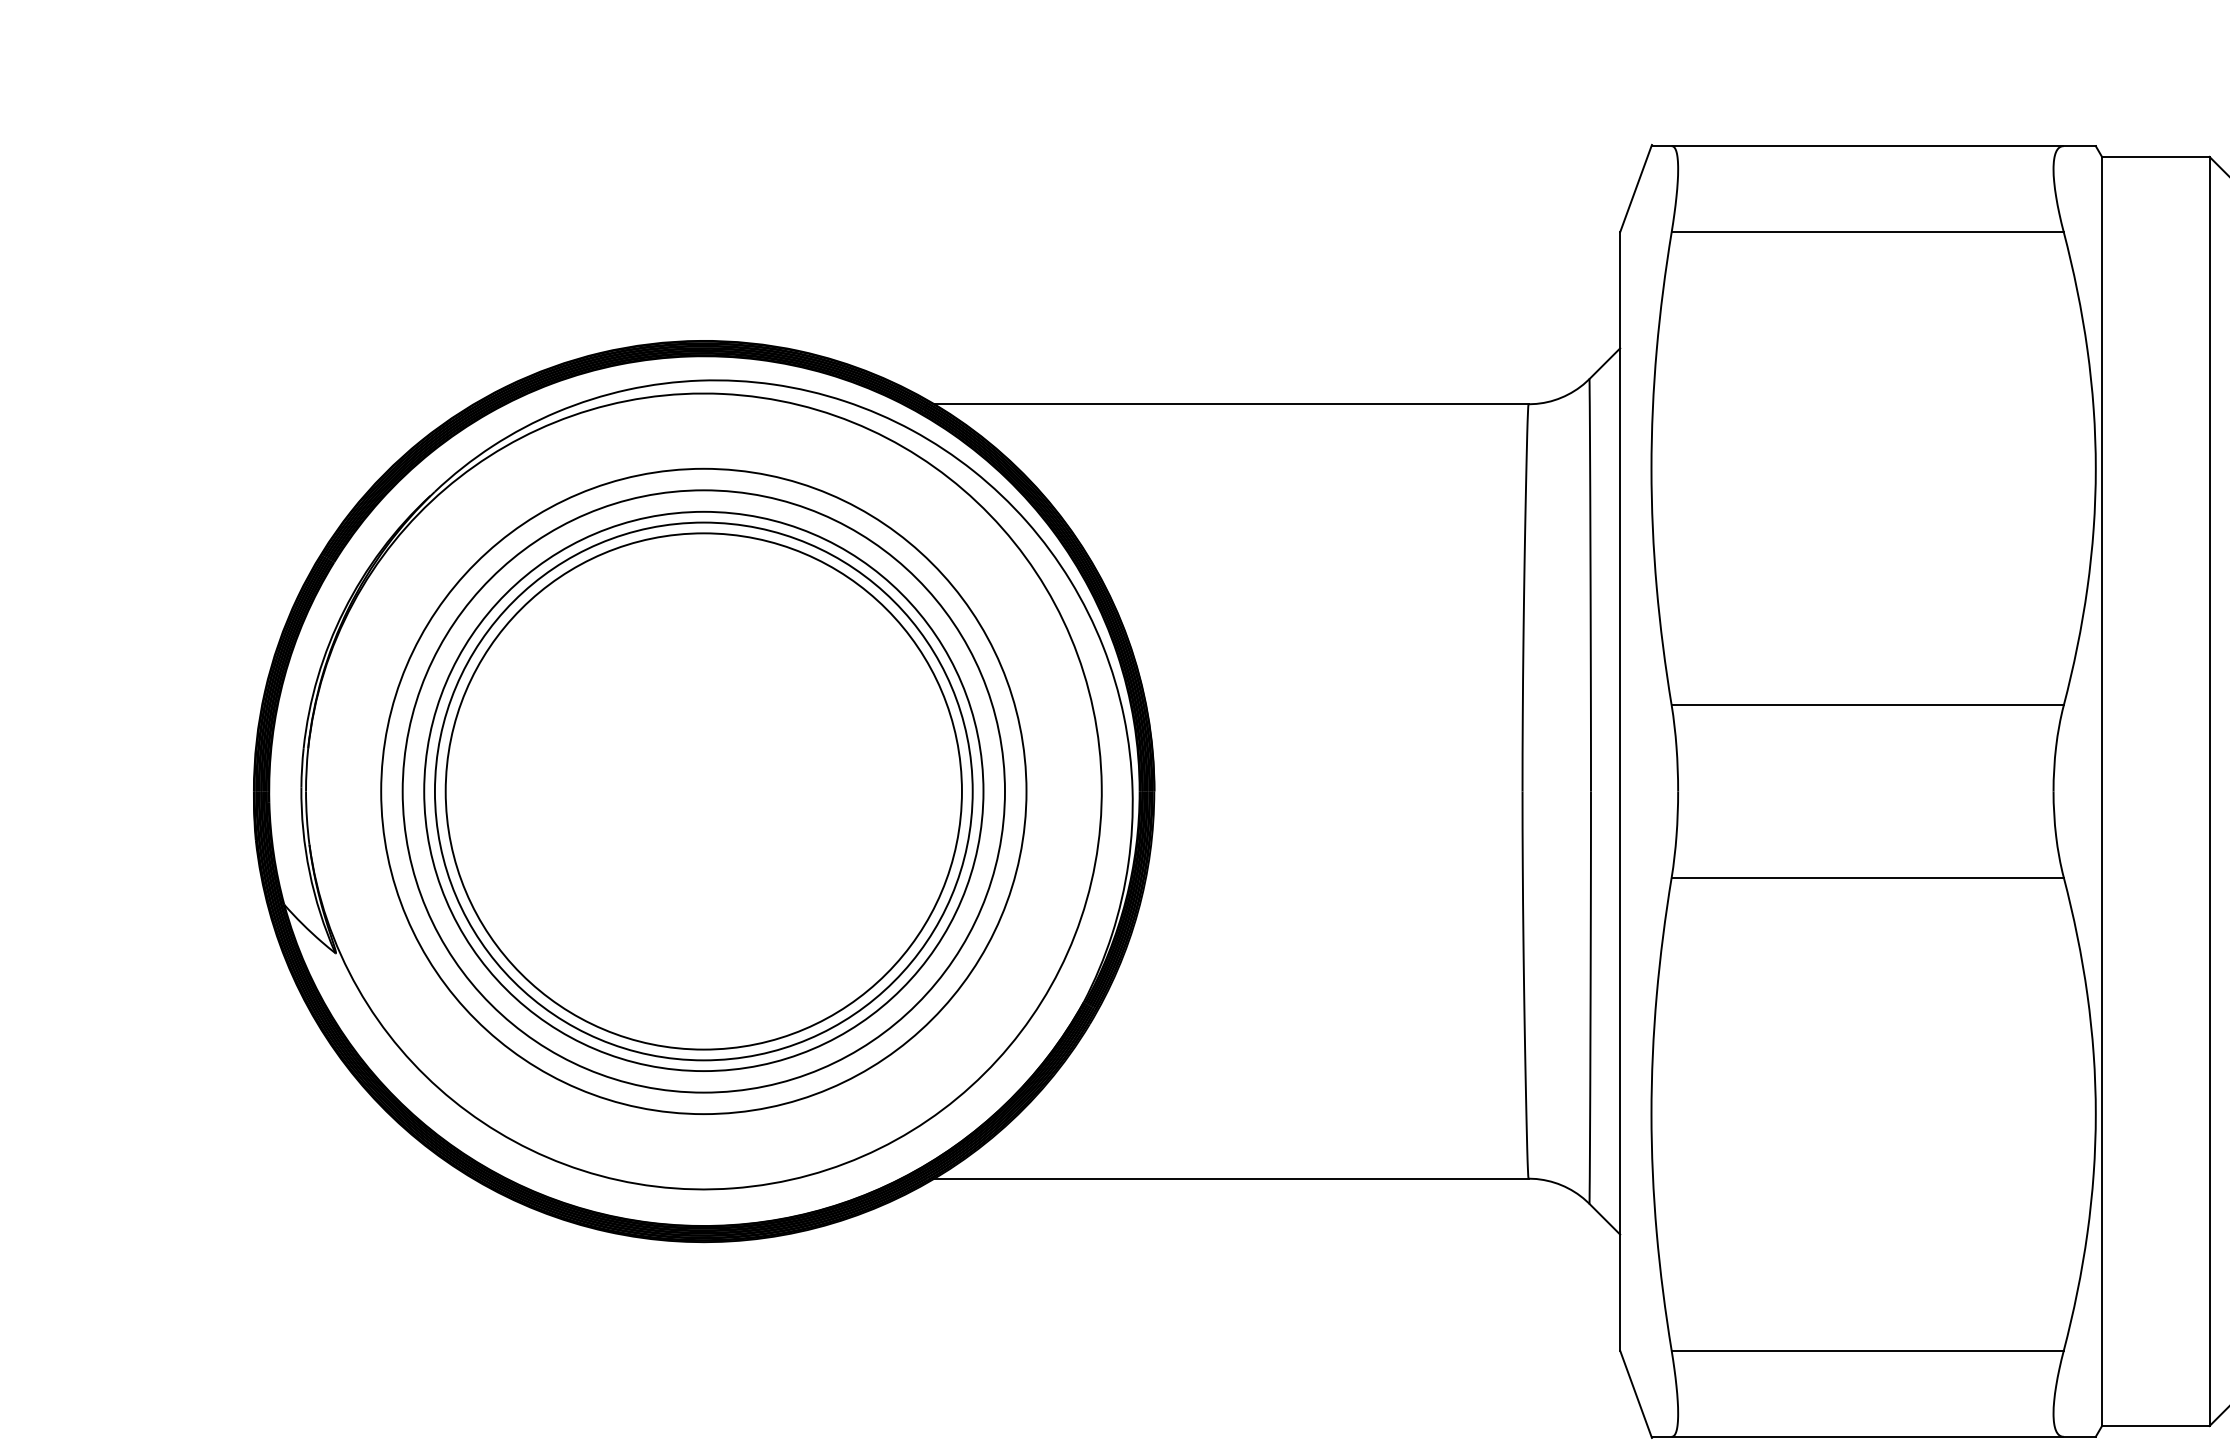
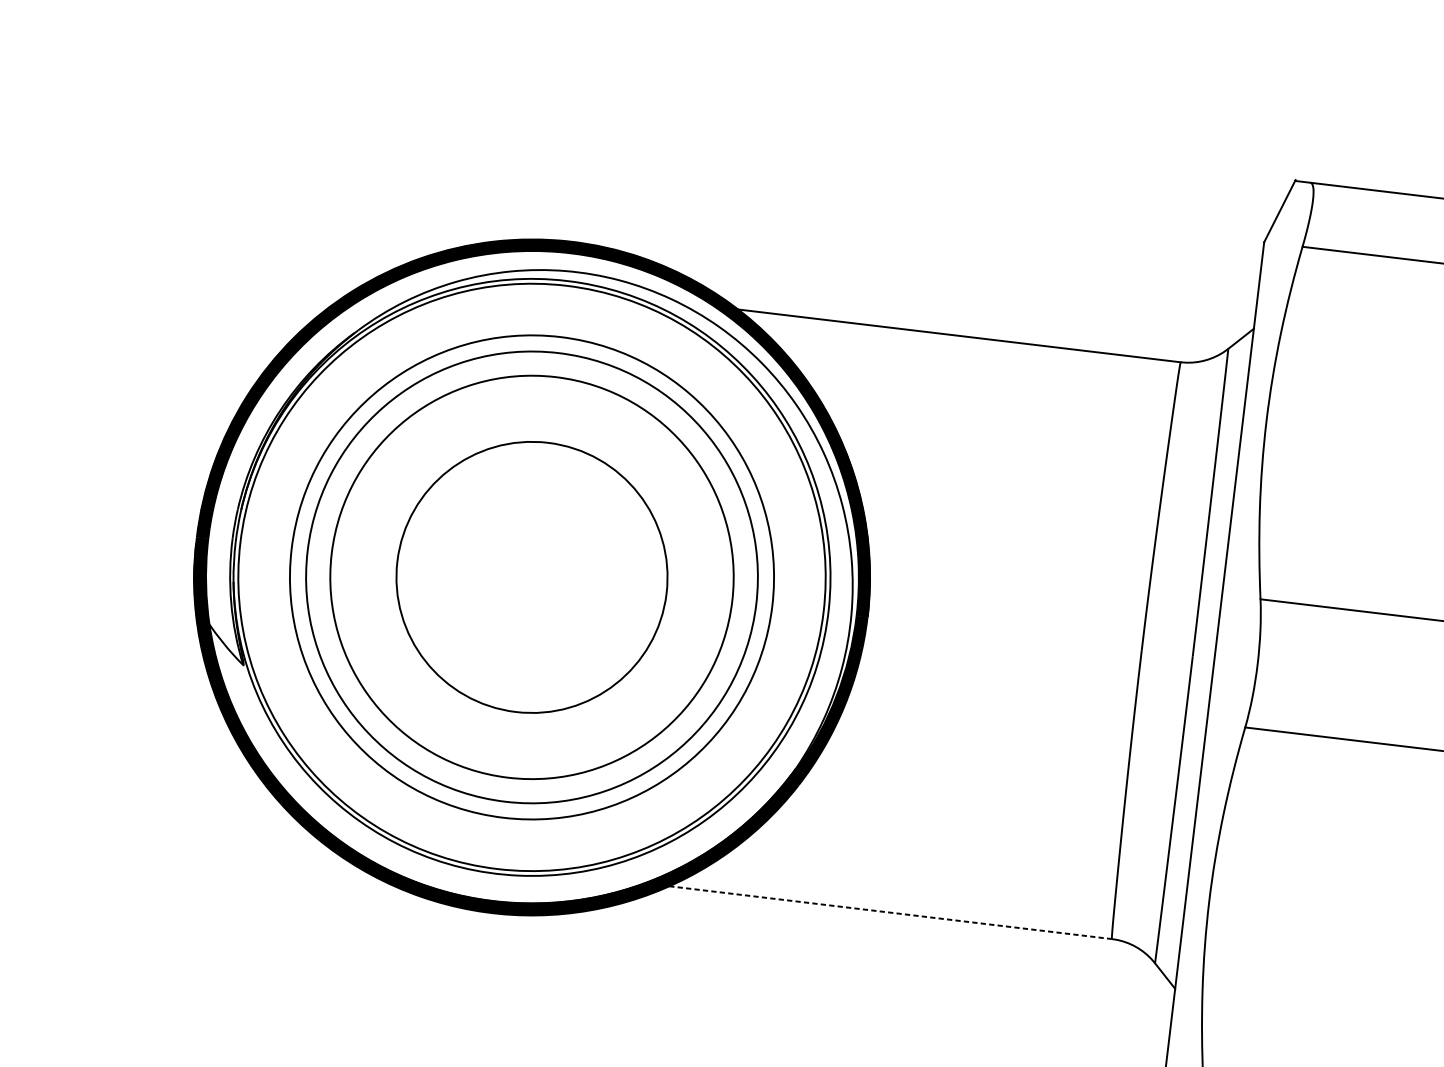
circle: (703, 791) -> (531, 577), size x0.7
circle: (703, 791) -> (531, 577), size x1.4
line: (1231, 1178) -> (890, 912), solid -> dashed

